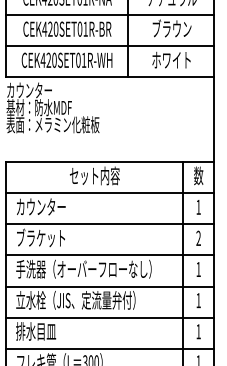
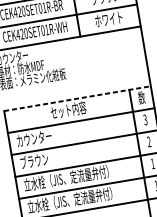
line: (110, 162) -> (77, 98), solid -> dashed
text: (198, 206) -> (145, 119), 1 -> 3
text: (50, 238) -> (44, 159), ブラケット -> ブラウン
text: (83, 268) -> (71, 176), 手洗器（オーバーフローなし） -> 立水栓（JIS、定流量弁付）

